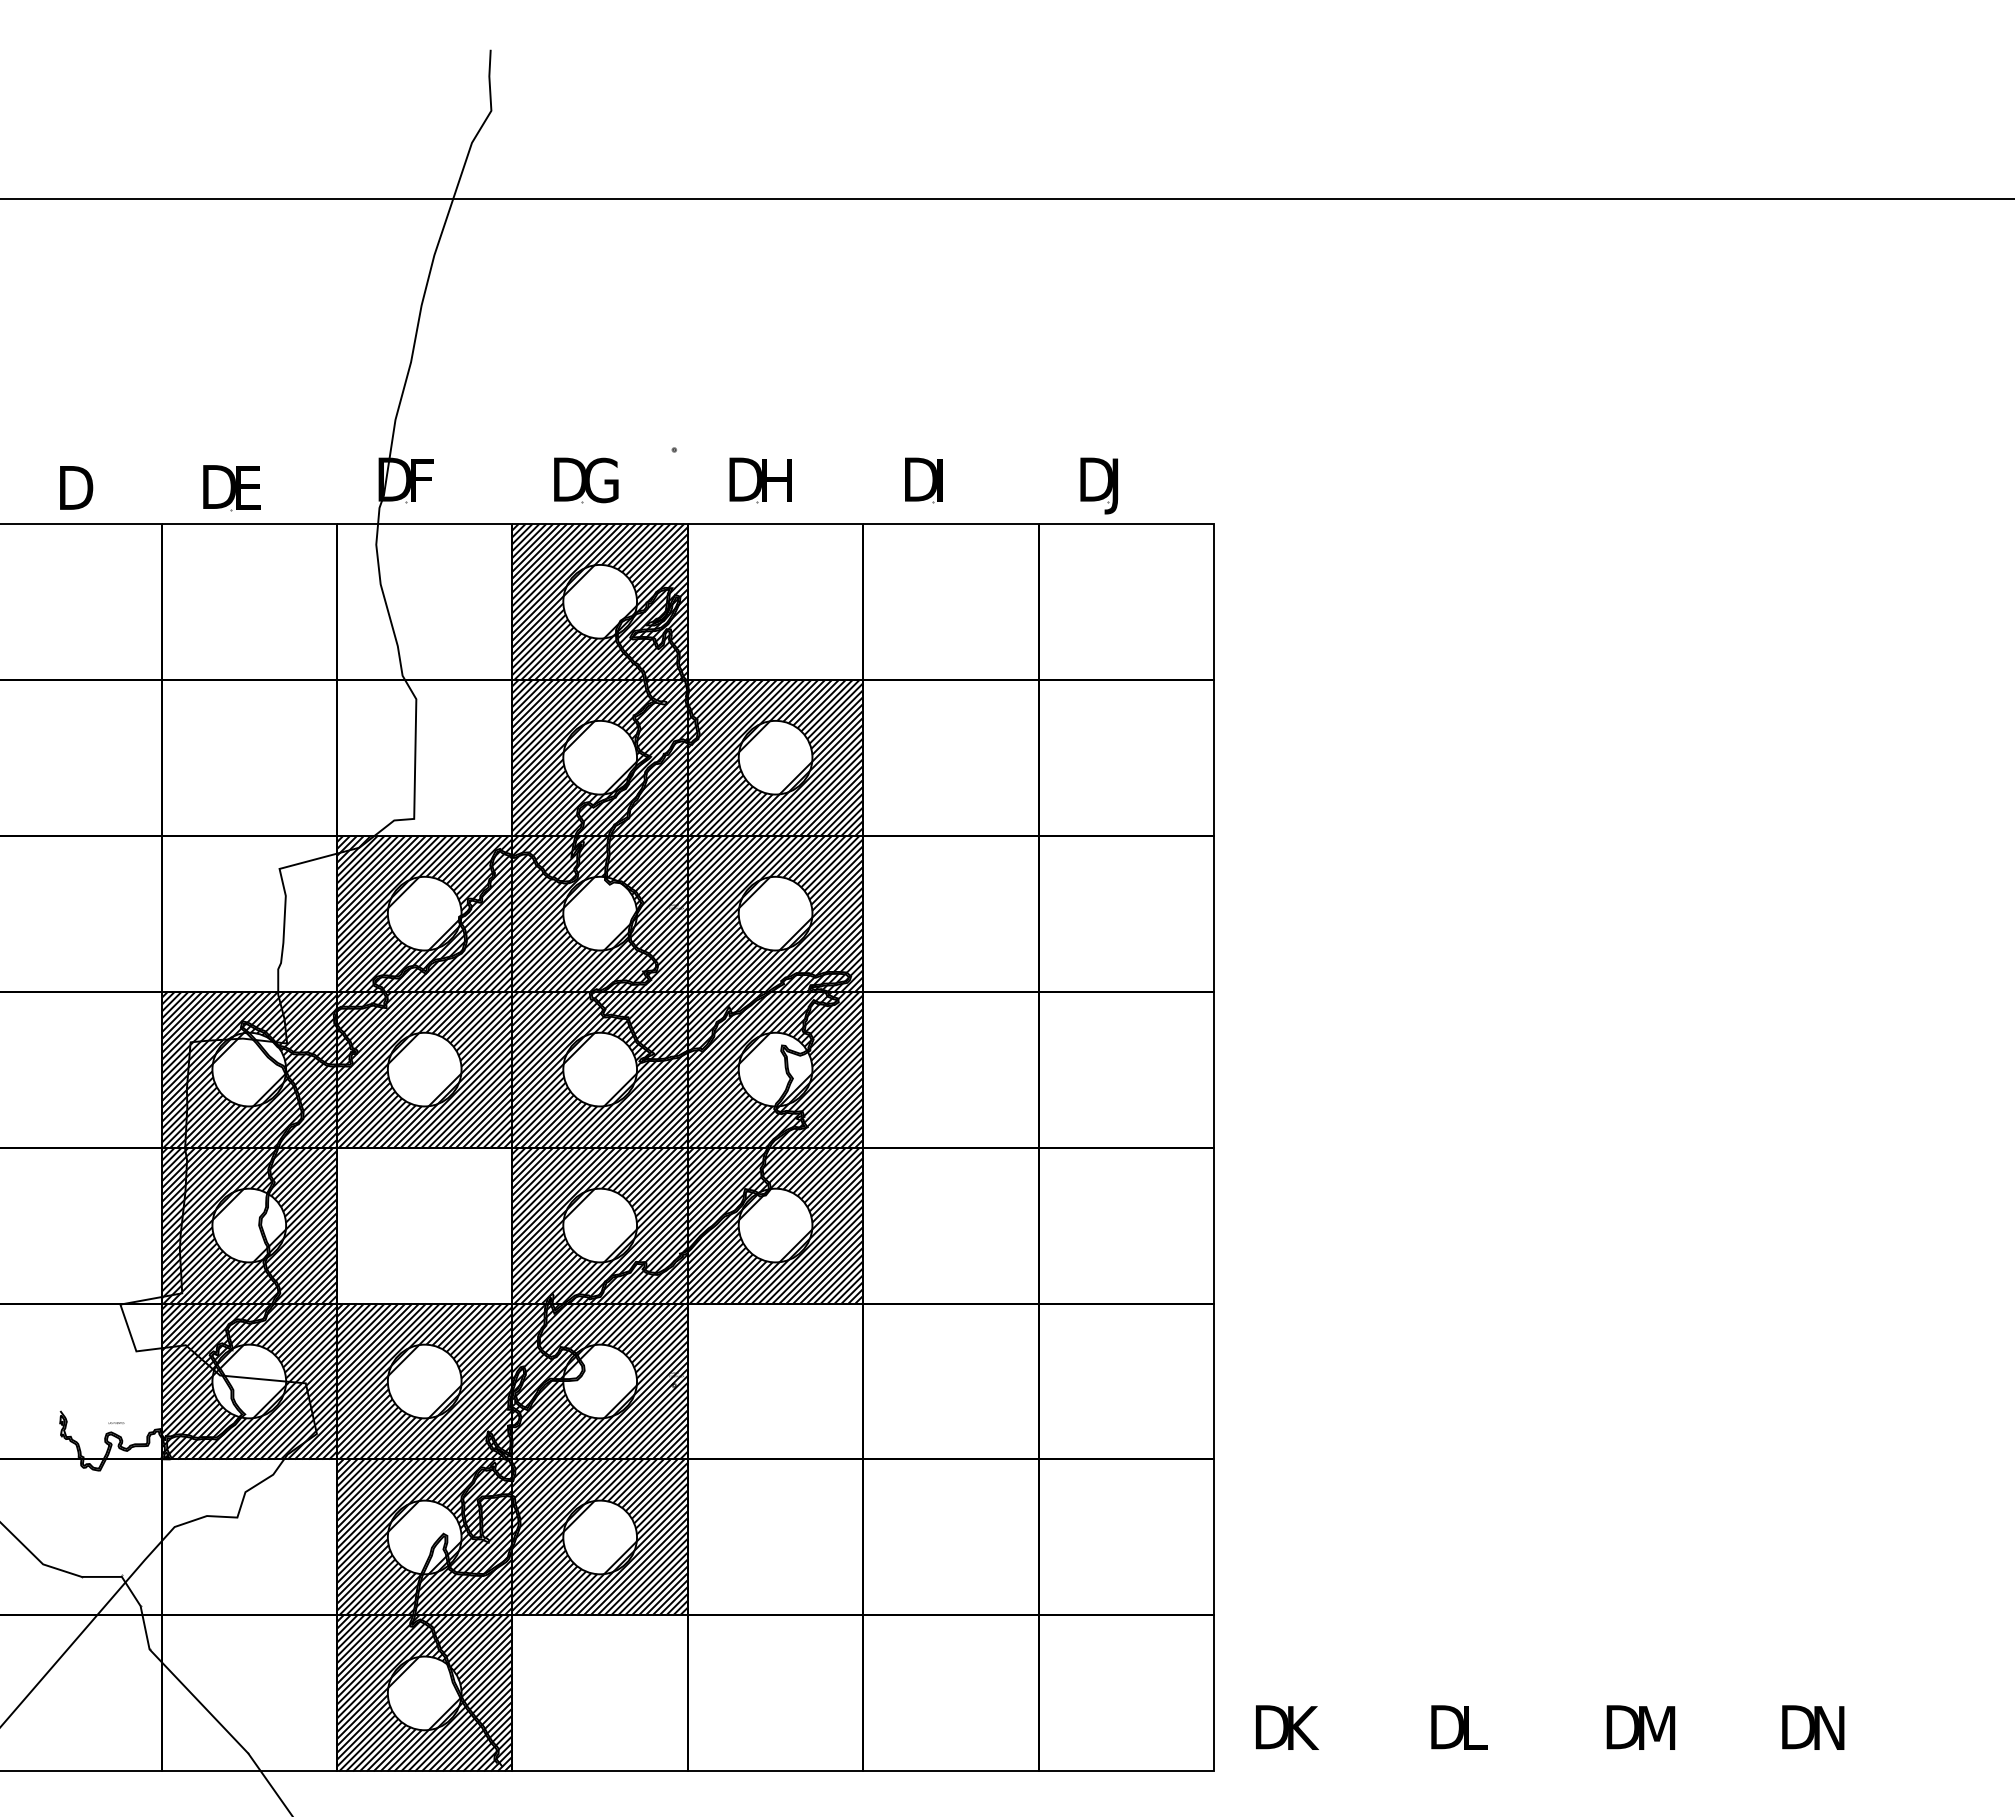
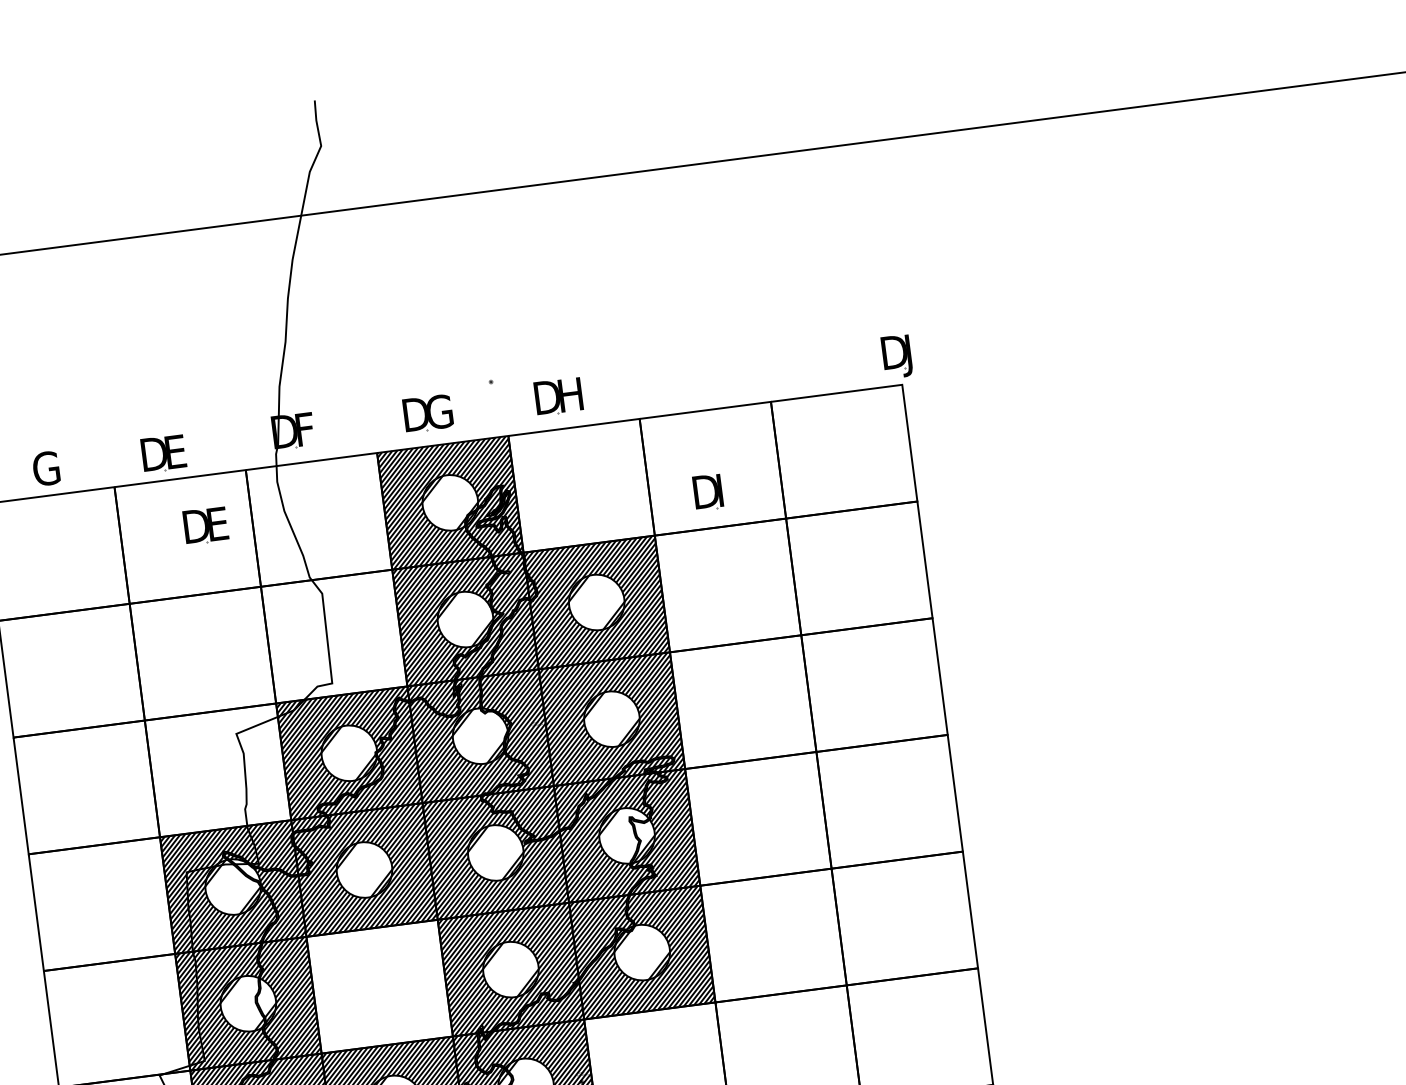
part: (923, 480) -> (707, 492), moved
part: (1098, 485) -> (896, 356), moved
text: (75, 487) -> (46, 468), D -> G
part: (274, 590) -> (205, 526), added

